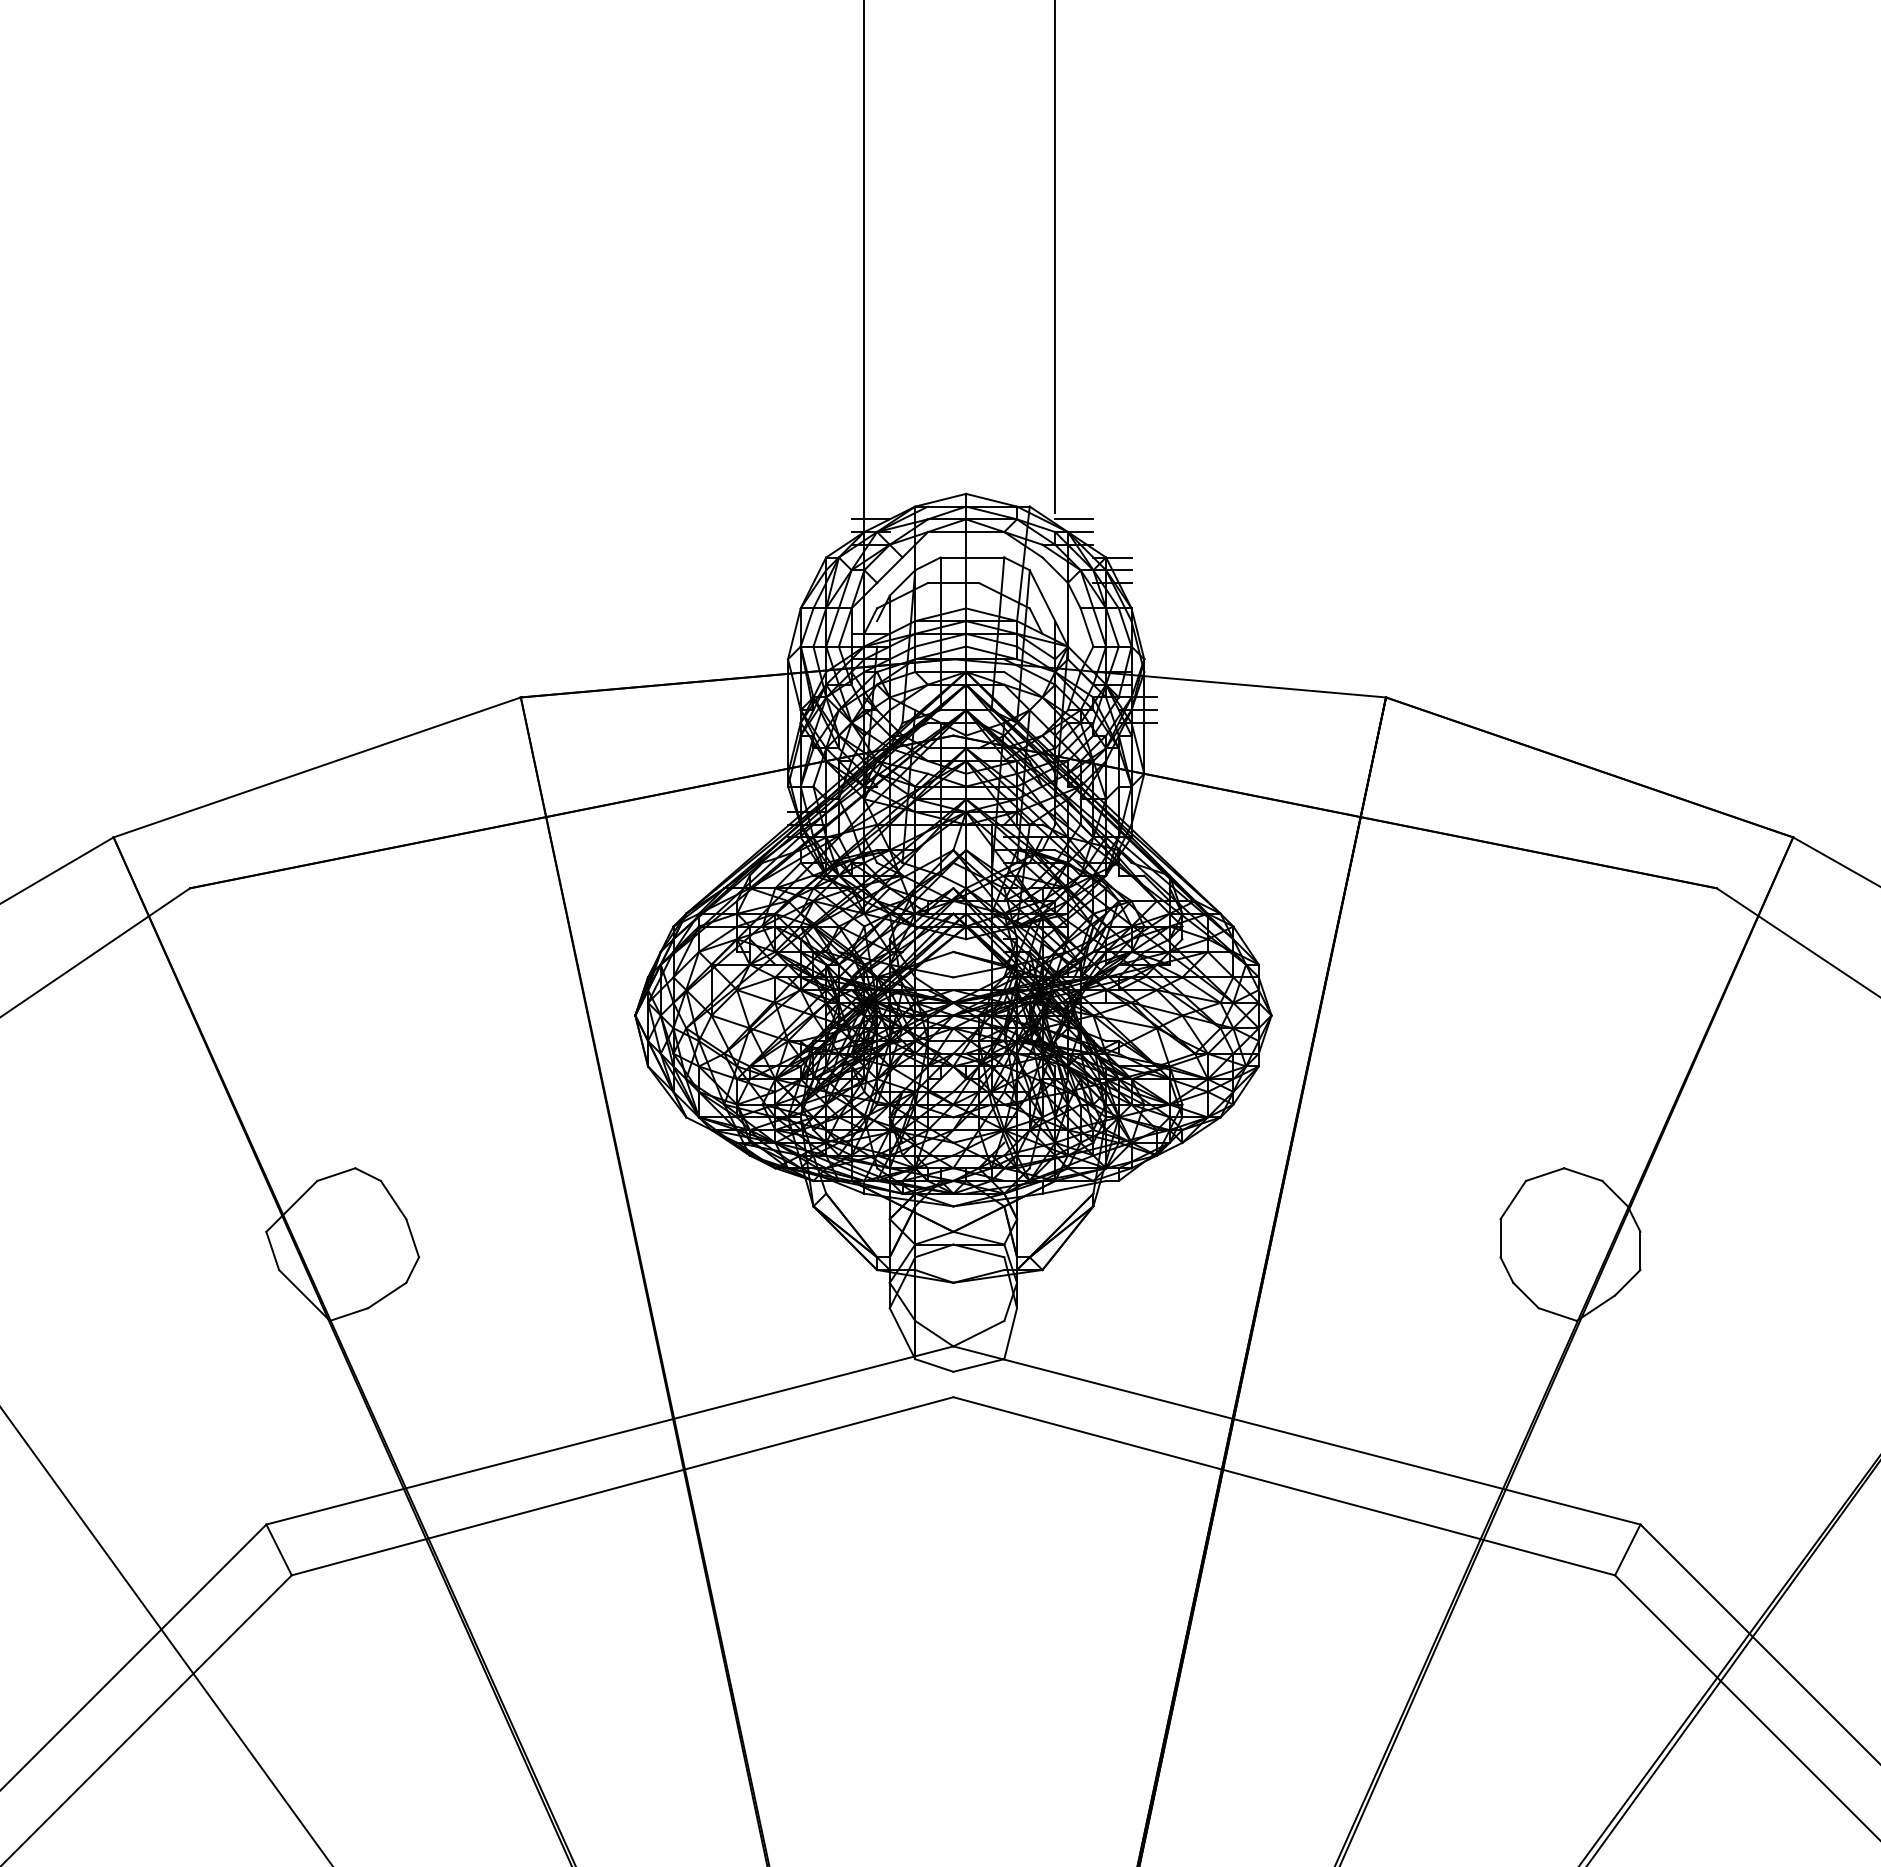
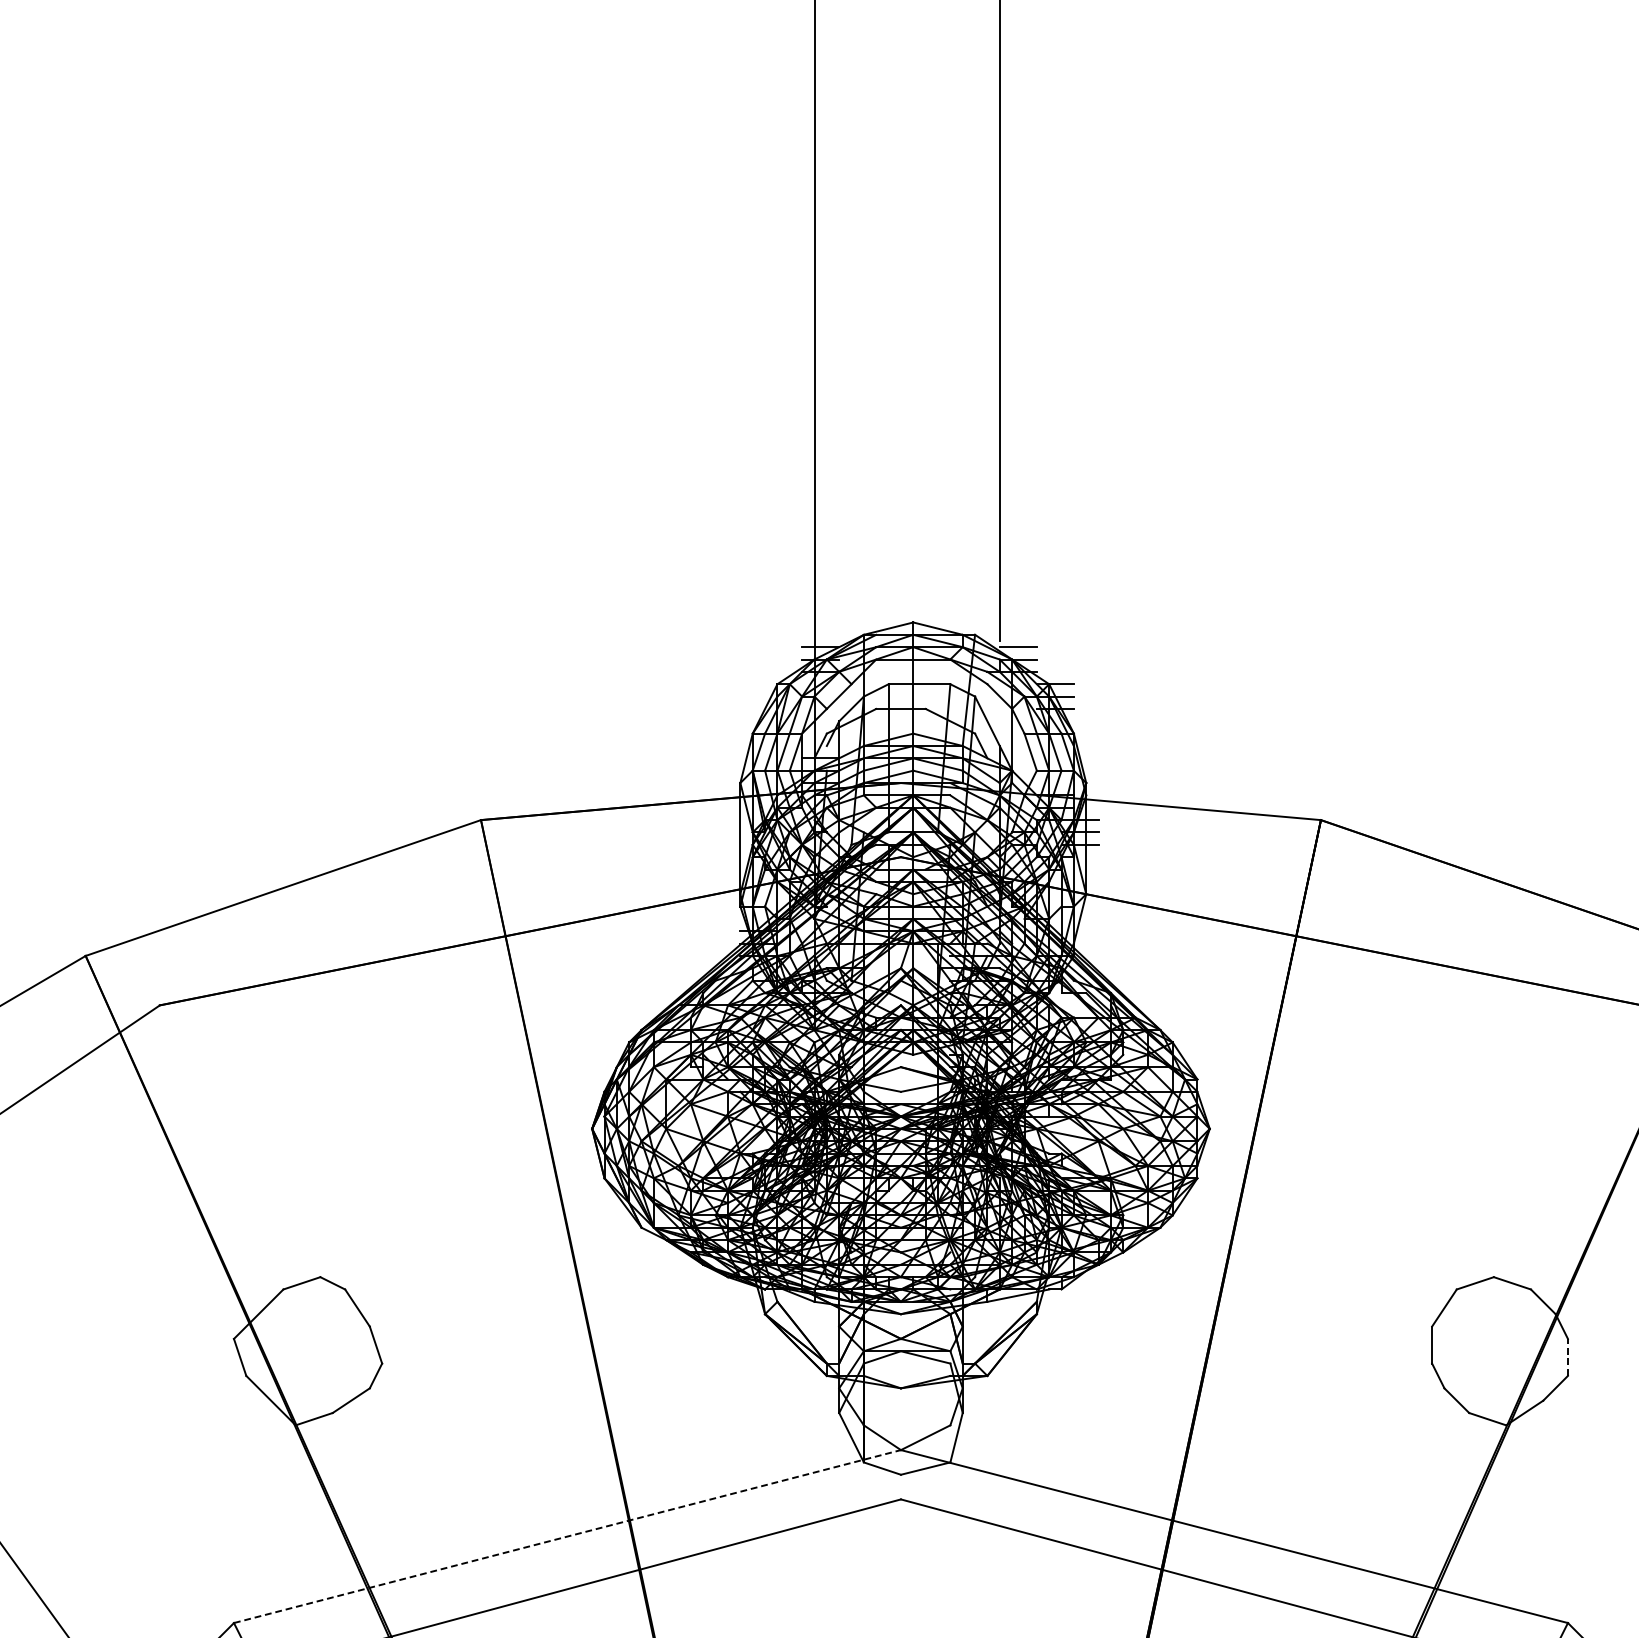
line: (1640, 1250) -> (1567, 1356), solid -> dashed
line: (609, 1435) -> (567, 1536), solid -> dashed

